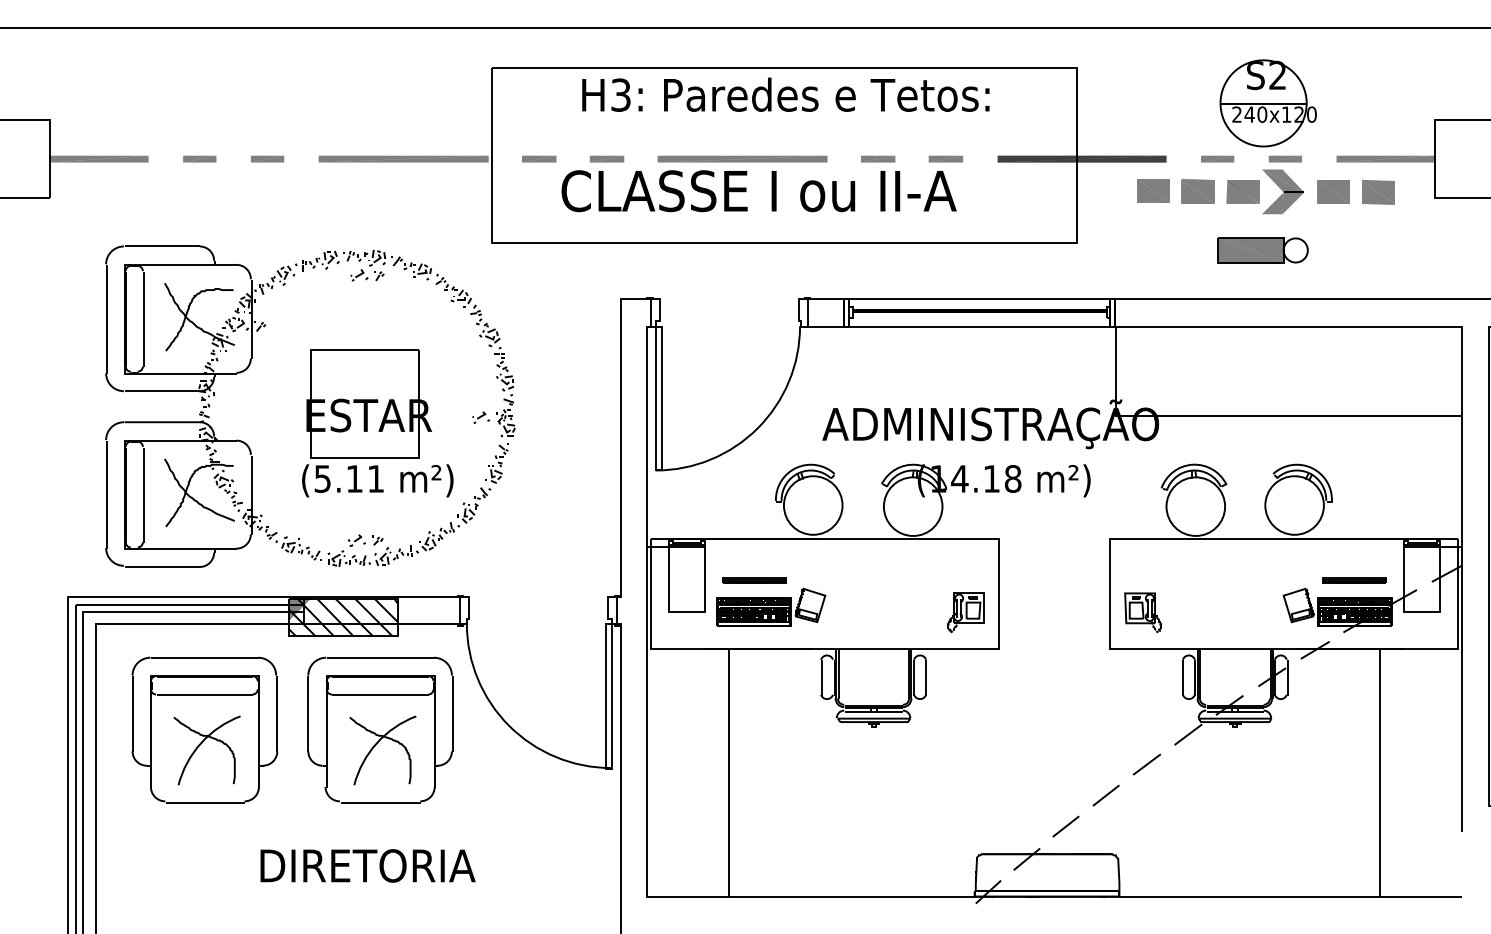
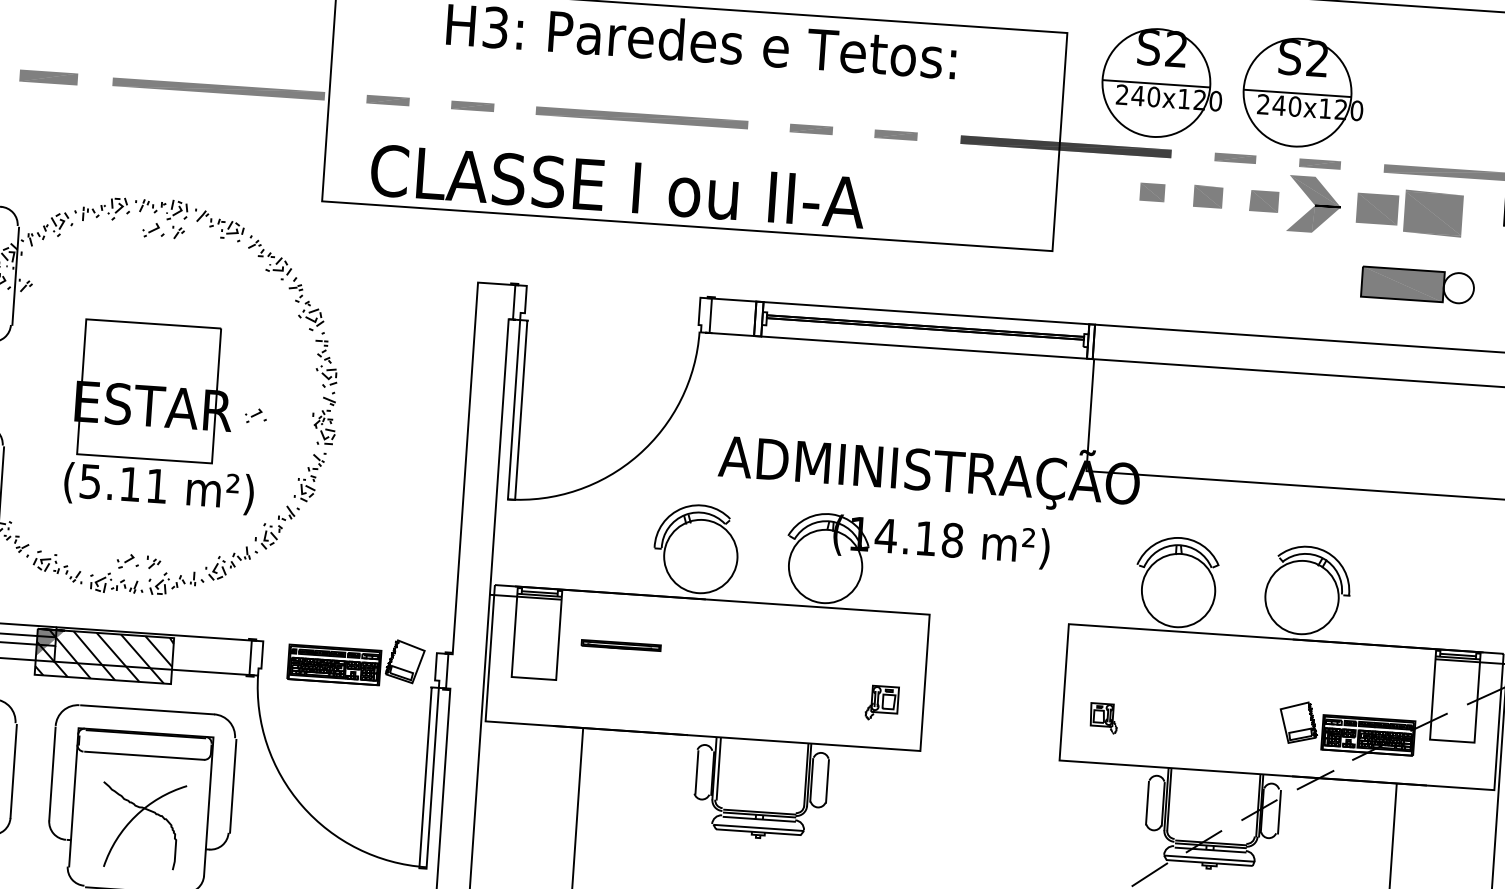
part: (1154, 103) -> (1161, 83), added
part: (267, 158) -> (48, 76), size x1.4
part: (1153, 190) -> (1152, 192), size x0.6
part: (1197, 190) -> (1207, 195), size x0.7
text: (758, 191) -> (617, 186), moved
part: (1242, 191) -> (1263, 200), size x0.7
part: (1378, 192) -> (1433, 213), size x1.4
part: (1262, 250) -> (1417, 285), moved
part: (480, 417) -> (255, 415), moved
part: (1354, 580) -> (1370, 696), removed
part: (771, 606) -> (356, 659), moved
part: (965, 612) -> (881, 703), size x0.7
part: (1143, 612) -> (1104, 718), size x0.6

